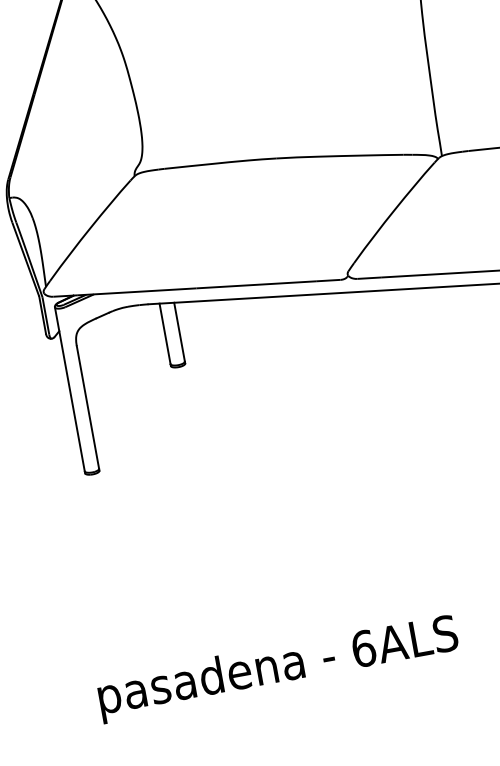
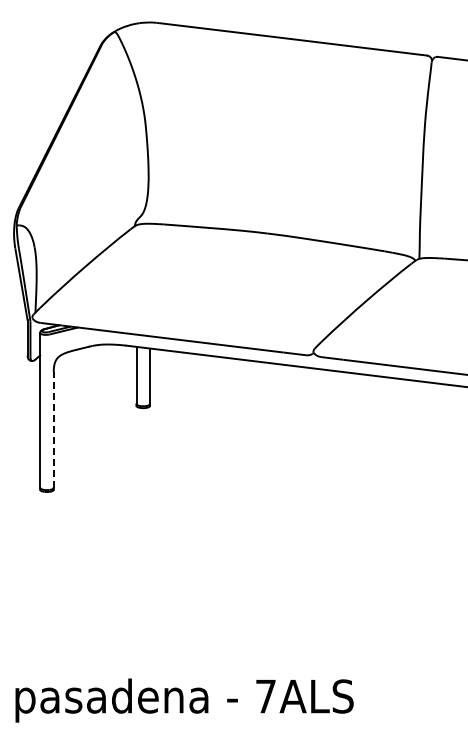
line: (87, 407) -> (53, 429), solid -> dashed
text: (363, 648) -> (265, 696), 6ALS -> 7ALS

